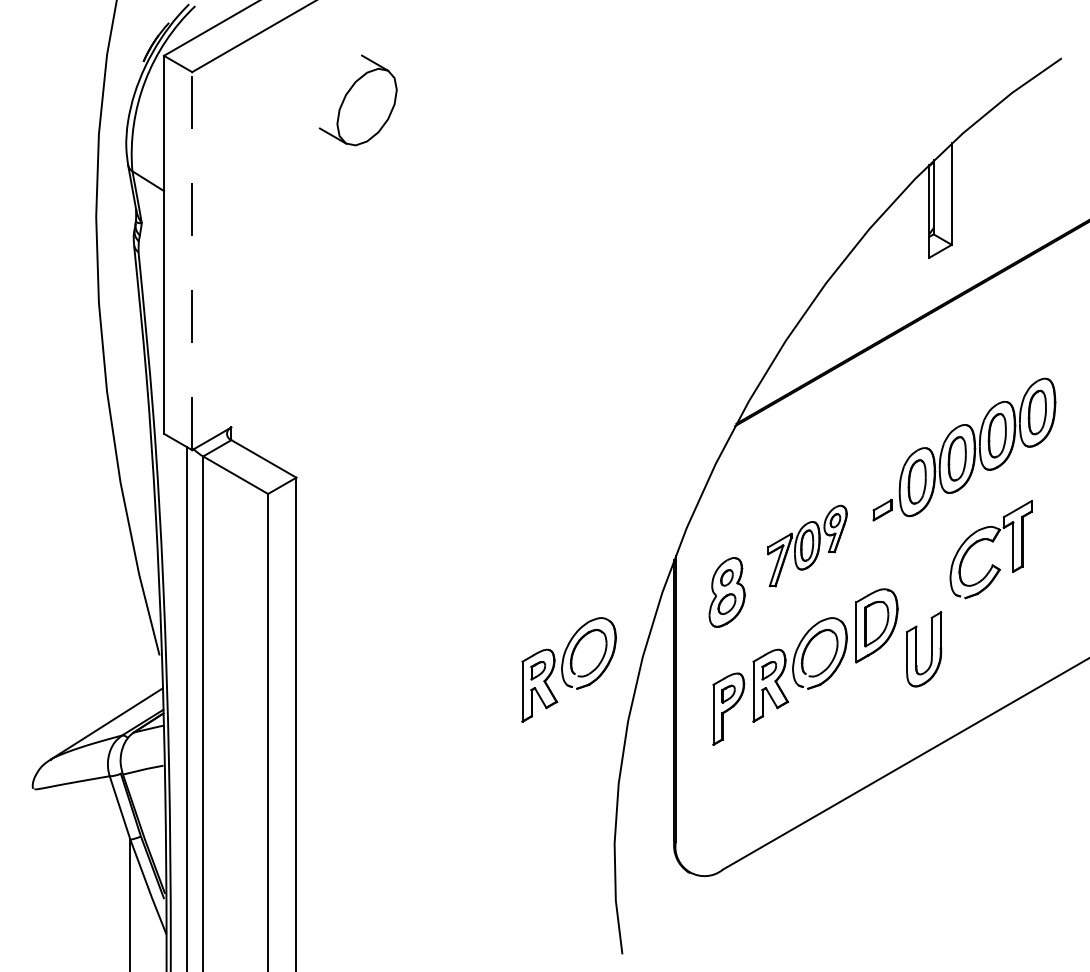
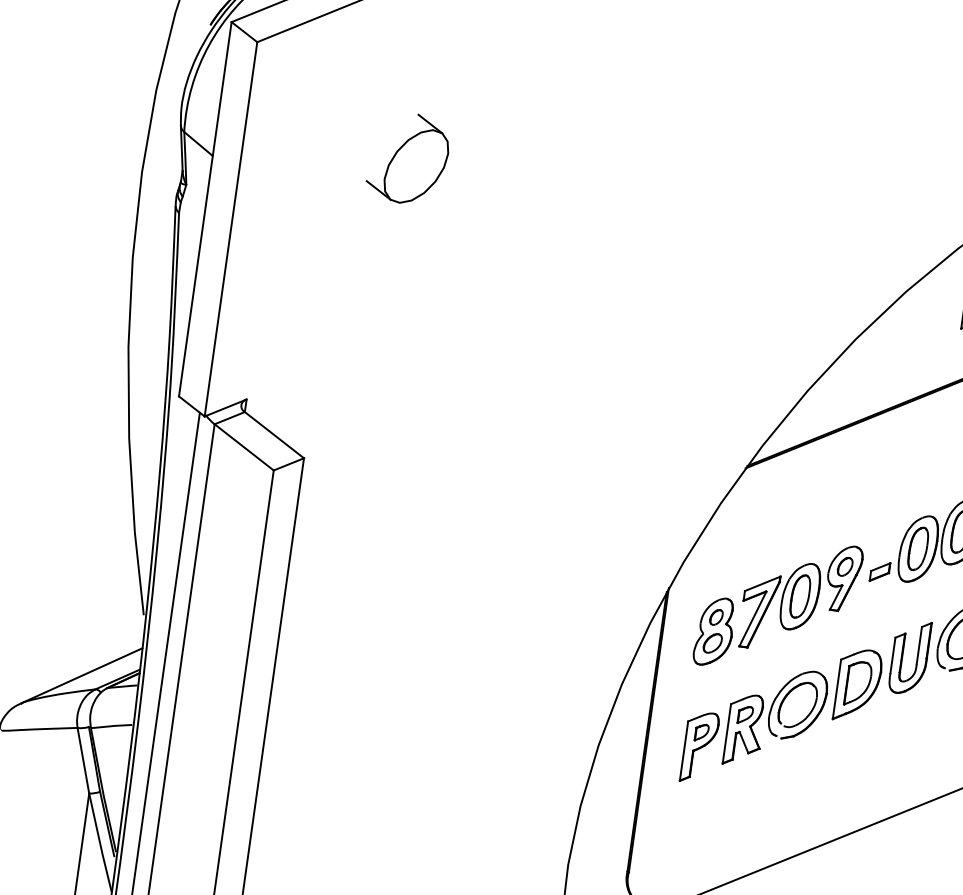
part: (357, 100) -> (407, 158), moved
line: (192, 260) -> (231, 228), dashed -> solid
part: (807, 545) -> (800, 596), size x1.43
part: (931, 649) -> (917, 658), moved
part: (568, 669) -> (546, 686), removed

